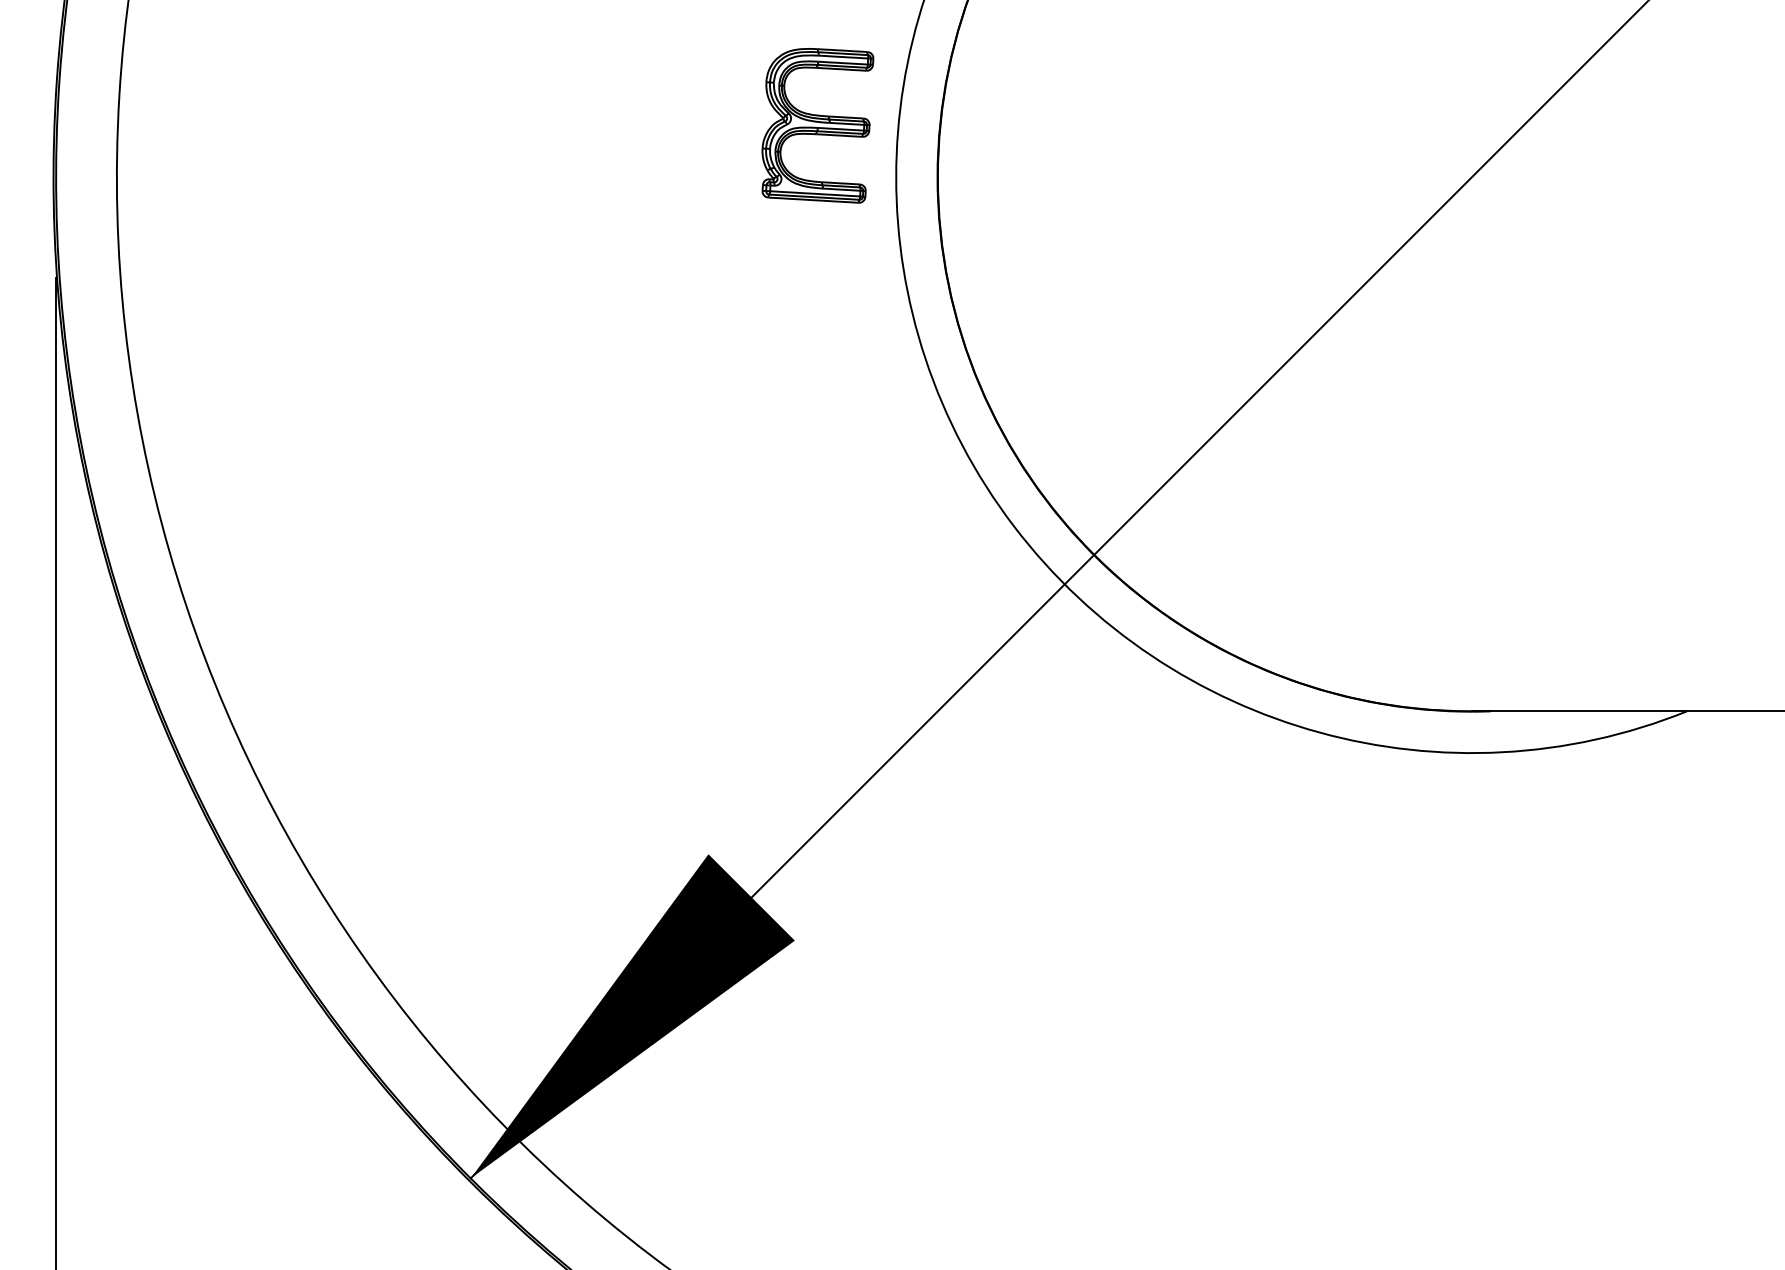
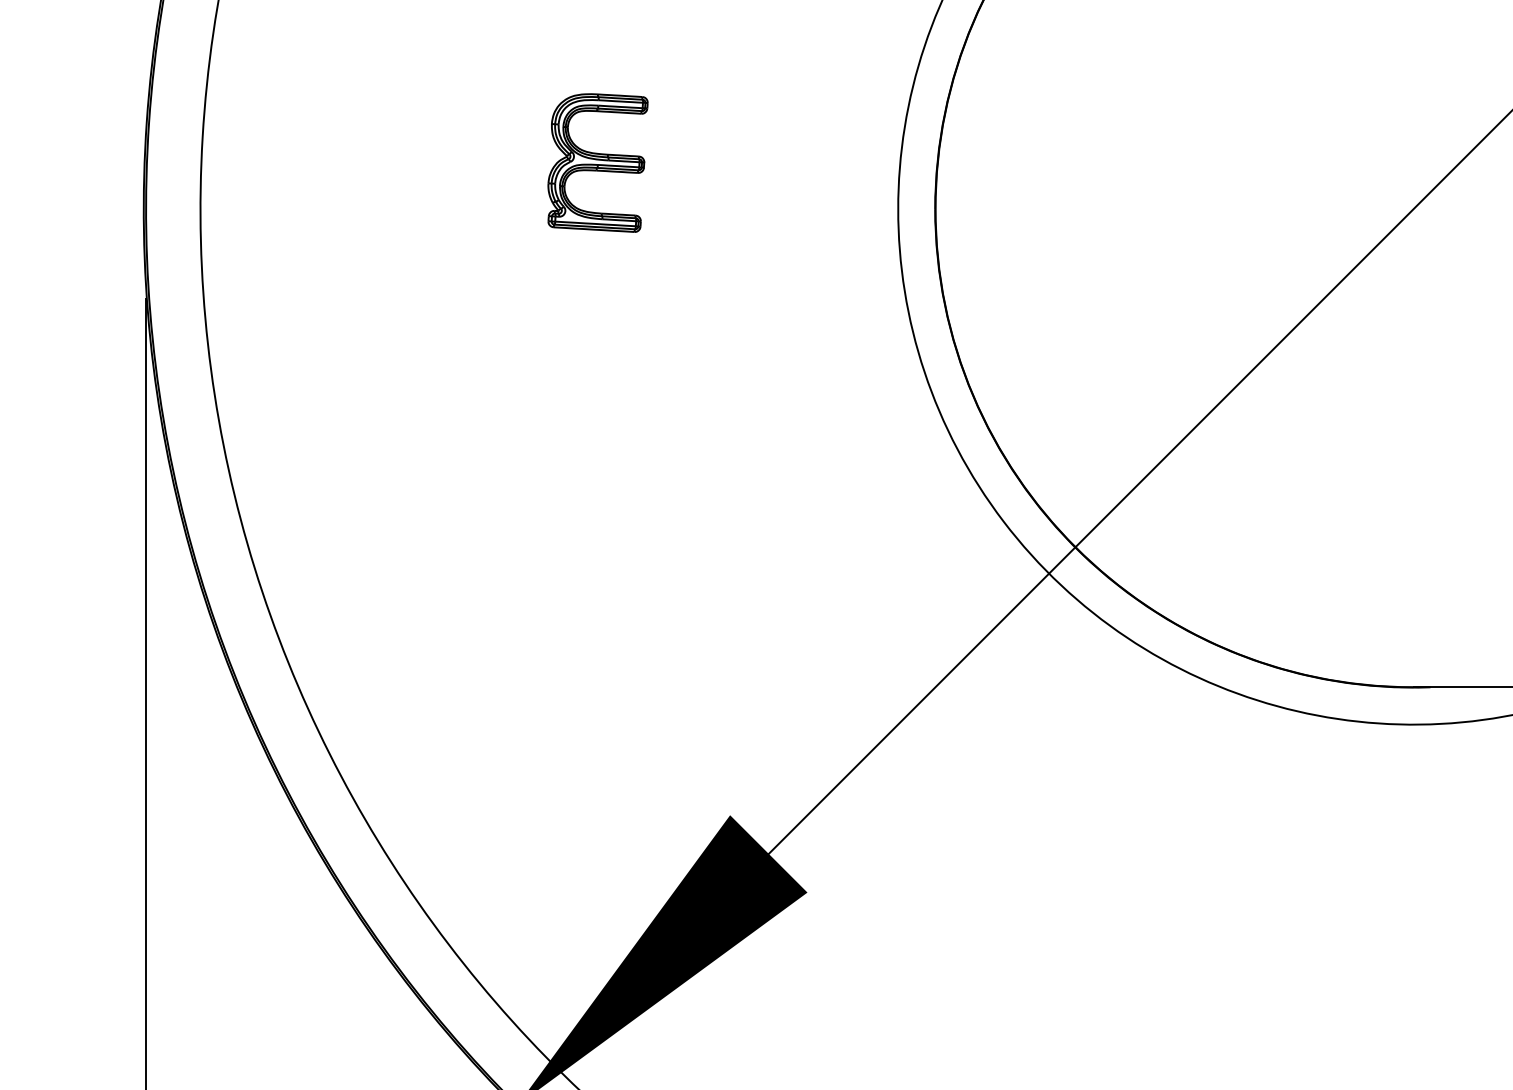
part: (817, 125) -> (597, 162), moved

